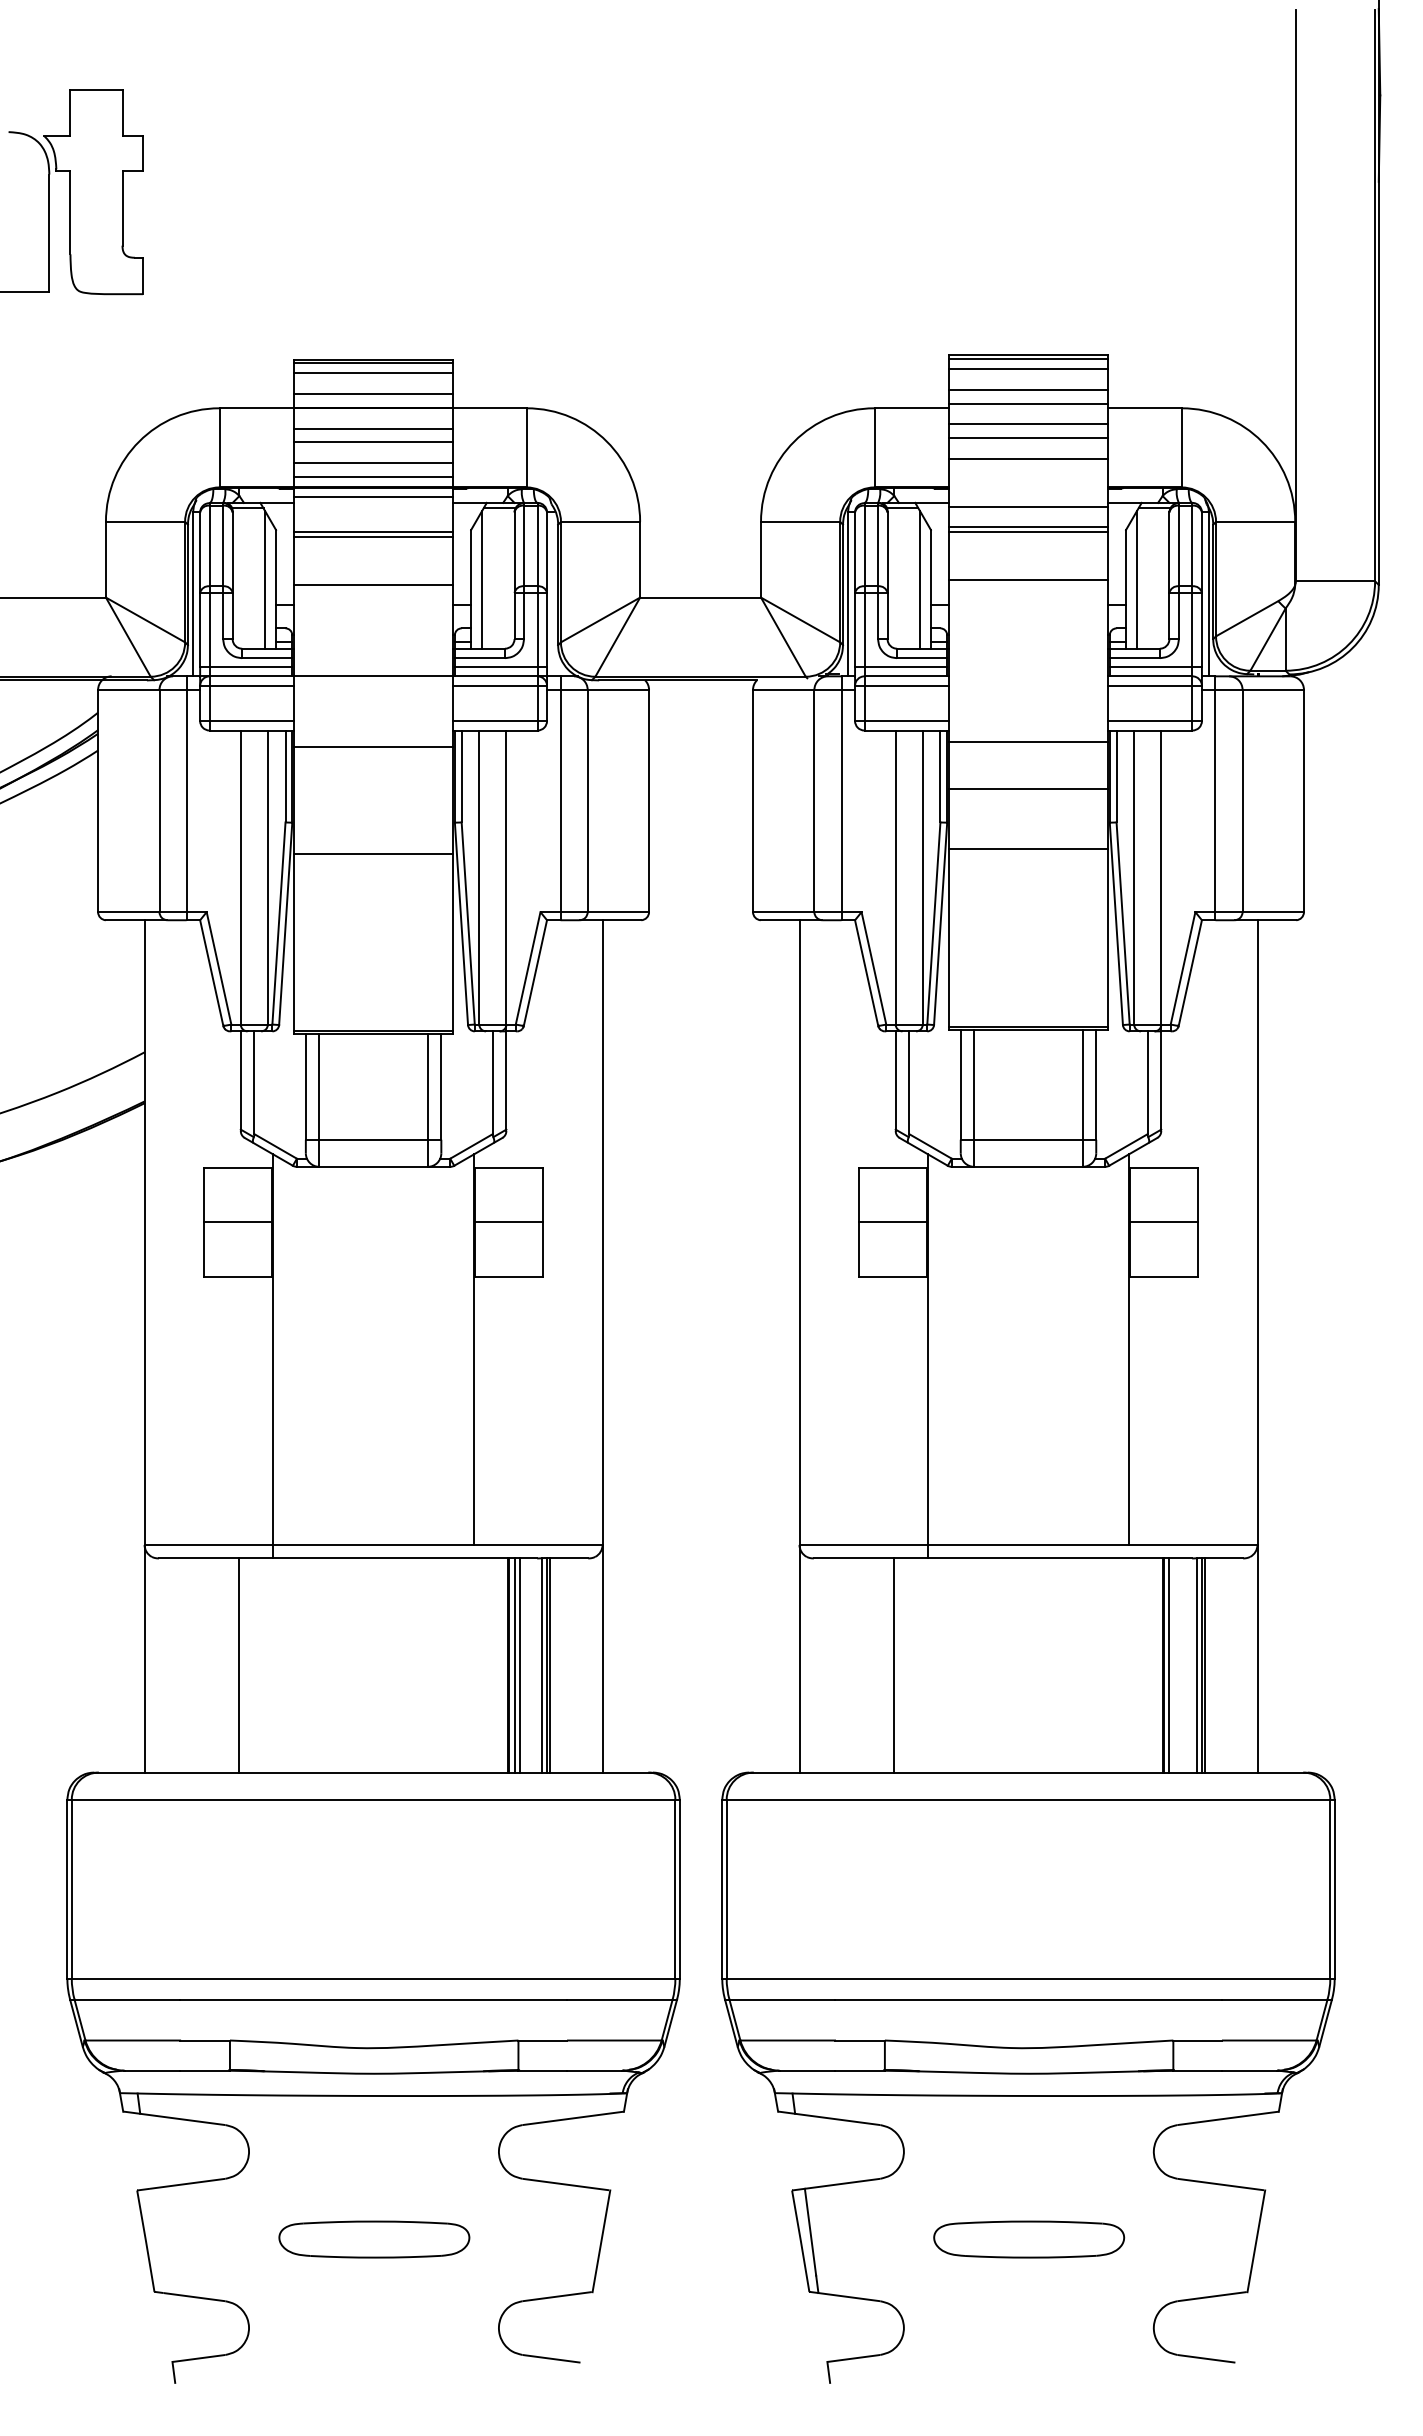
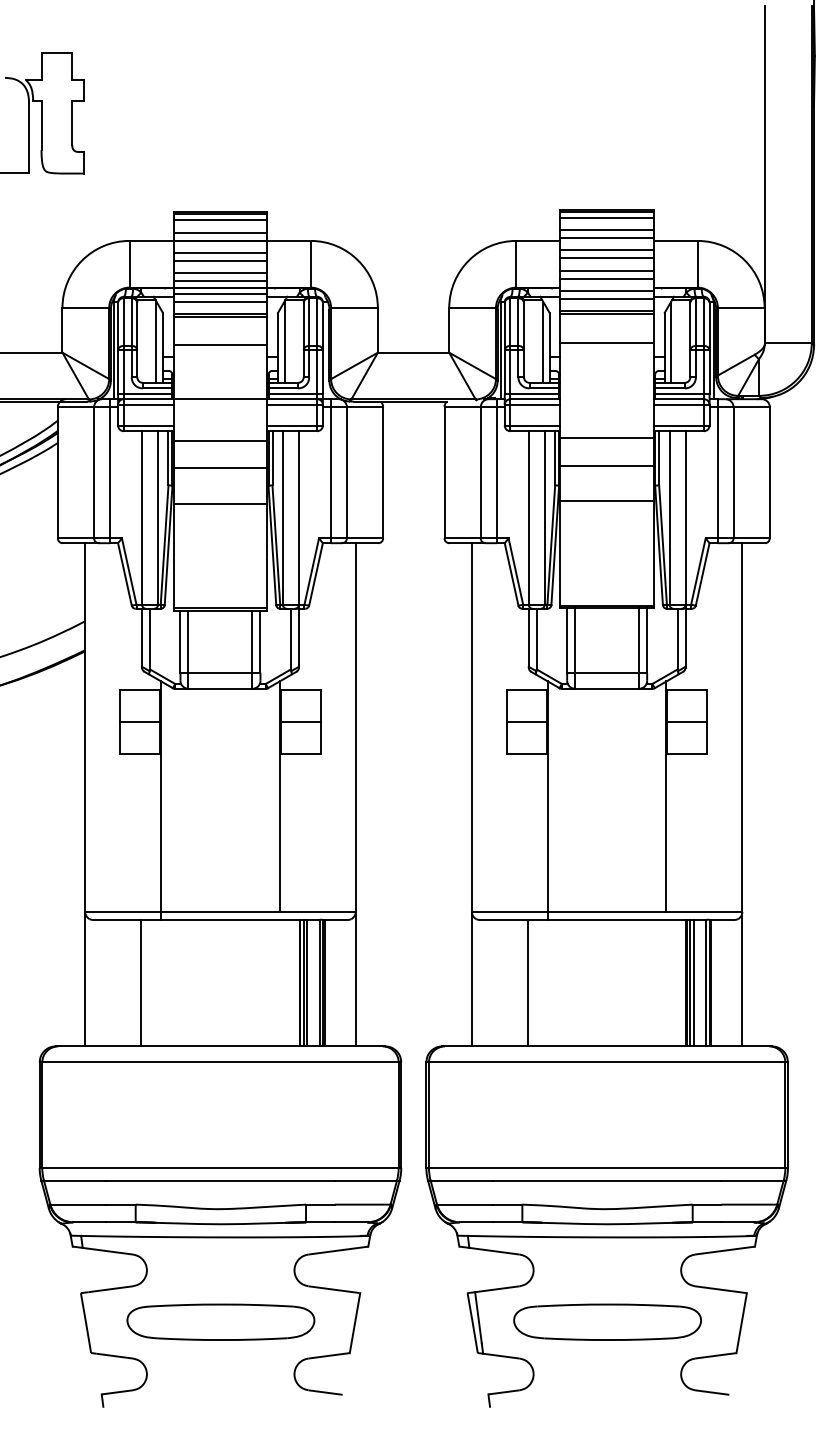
line: (1027, 471) -> (606, 278), added
line: (1027, 492) -> (606, 290), added
line: (373, 510) -> (220, 301), added
line: (373, 793) -> (220, 468), added
line: (1174, 1665) -> (693, 983), added
part: (373, 2238) -> (220, 1321), size x1.67
part: (1029, 2238) -> (607, 1321), size x1.67

